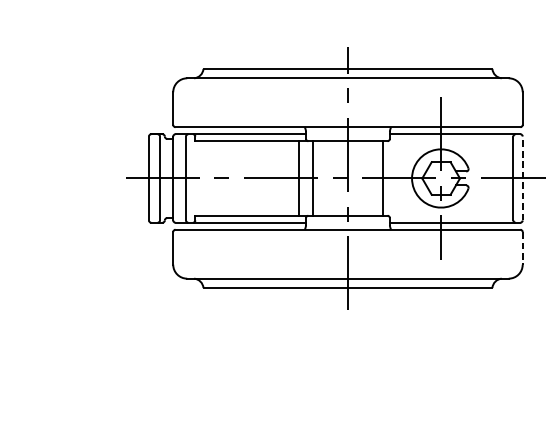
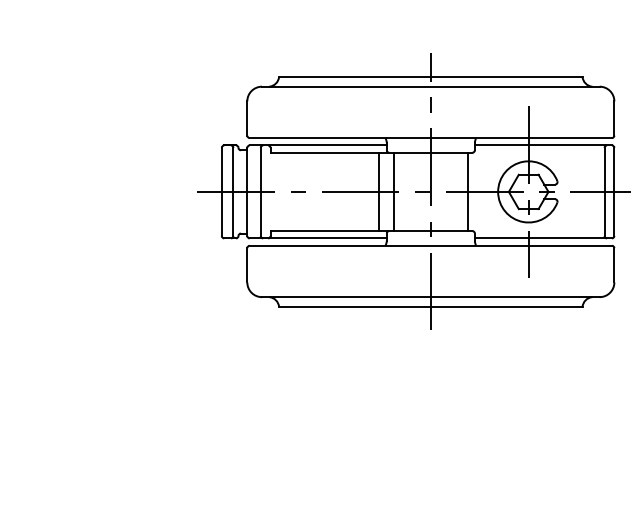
line: (522, 178) -> (614, 191), dashed -> solid
line: (522, 248) -> (614, 265), dashed -> solid

